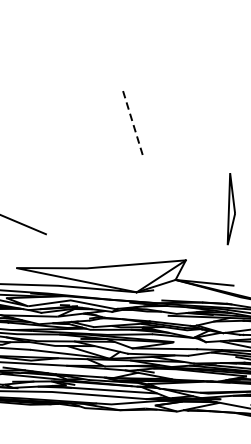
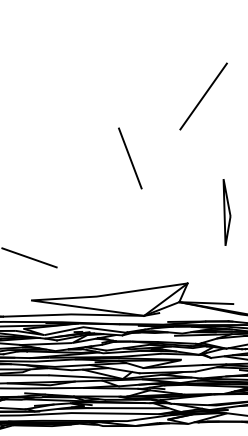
line: (215, 60) -> (203, 96), added
line: (132, 122) -> (130, 158), dashed -> solid
part: (231, 209) -> (226, 212), moved

